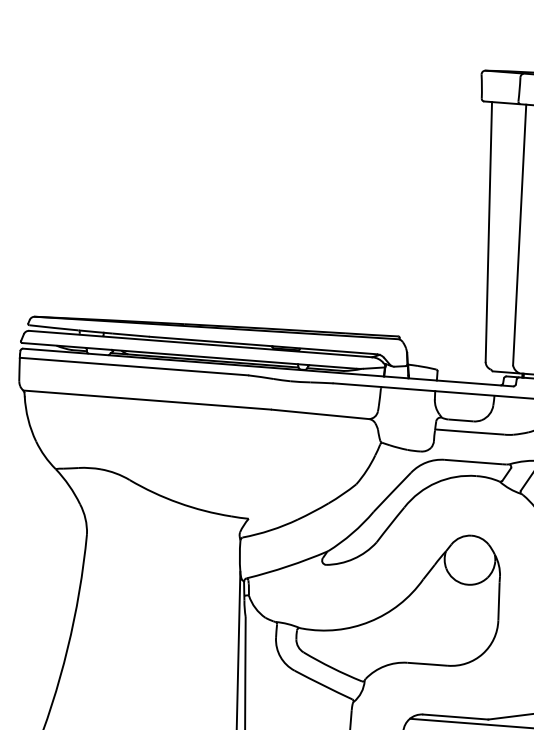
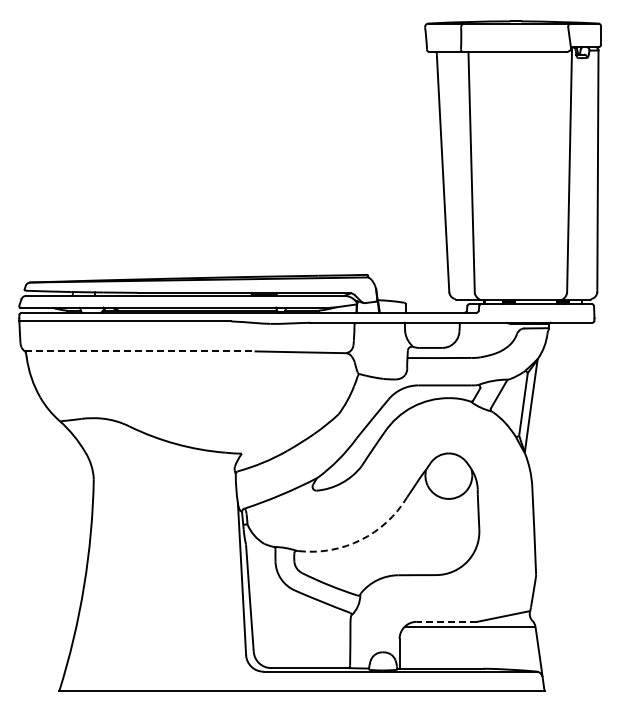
line: (146, 400) -> (139, 351), solid -> dashed
arc: (369, 622) -> (360, 540), solid -> dashed
line: (455, 716) -> (446, 621), solid -> dashed

